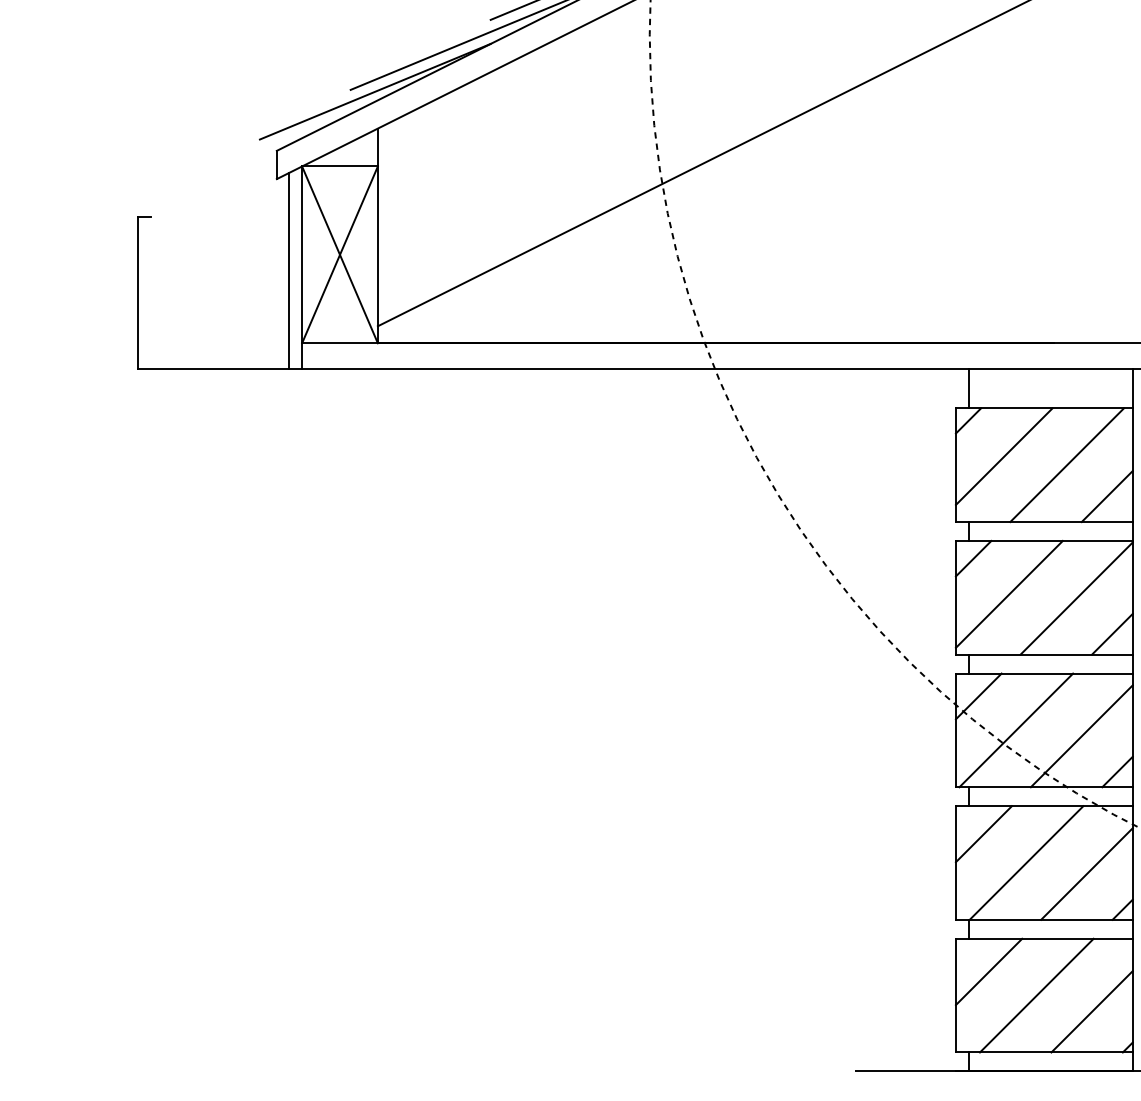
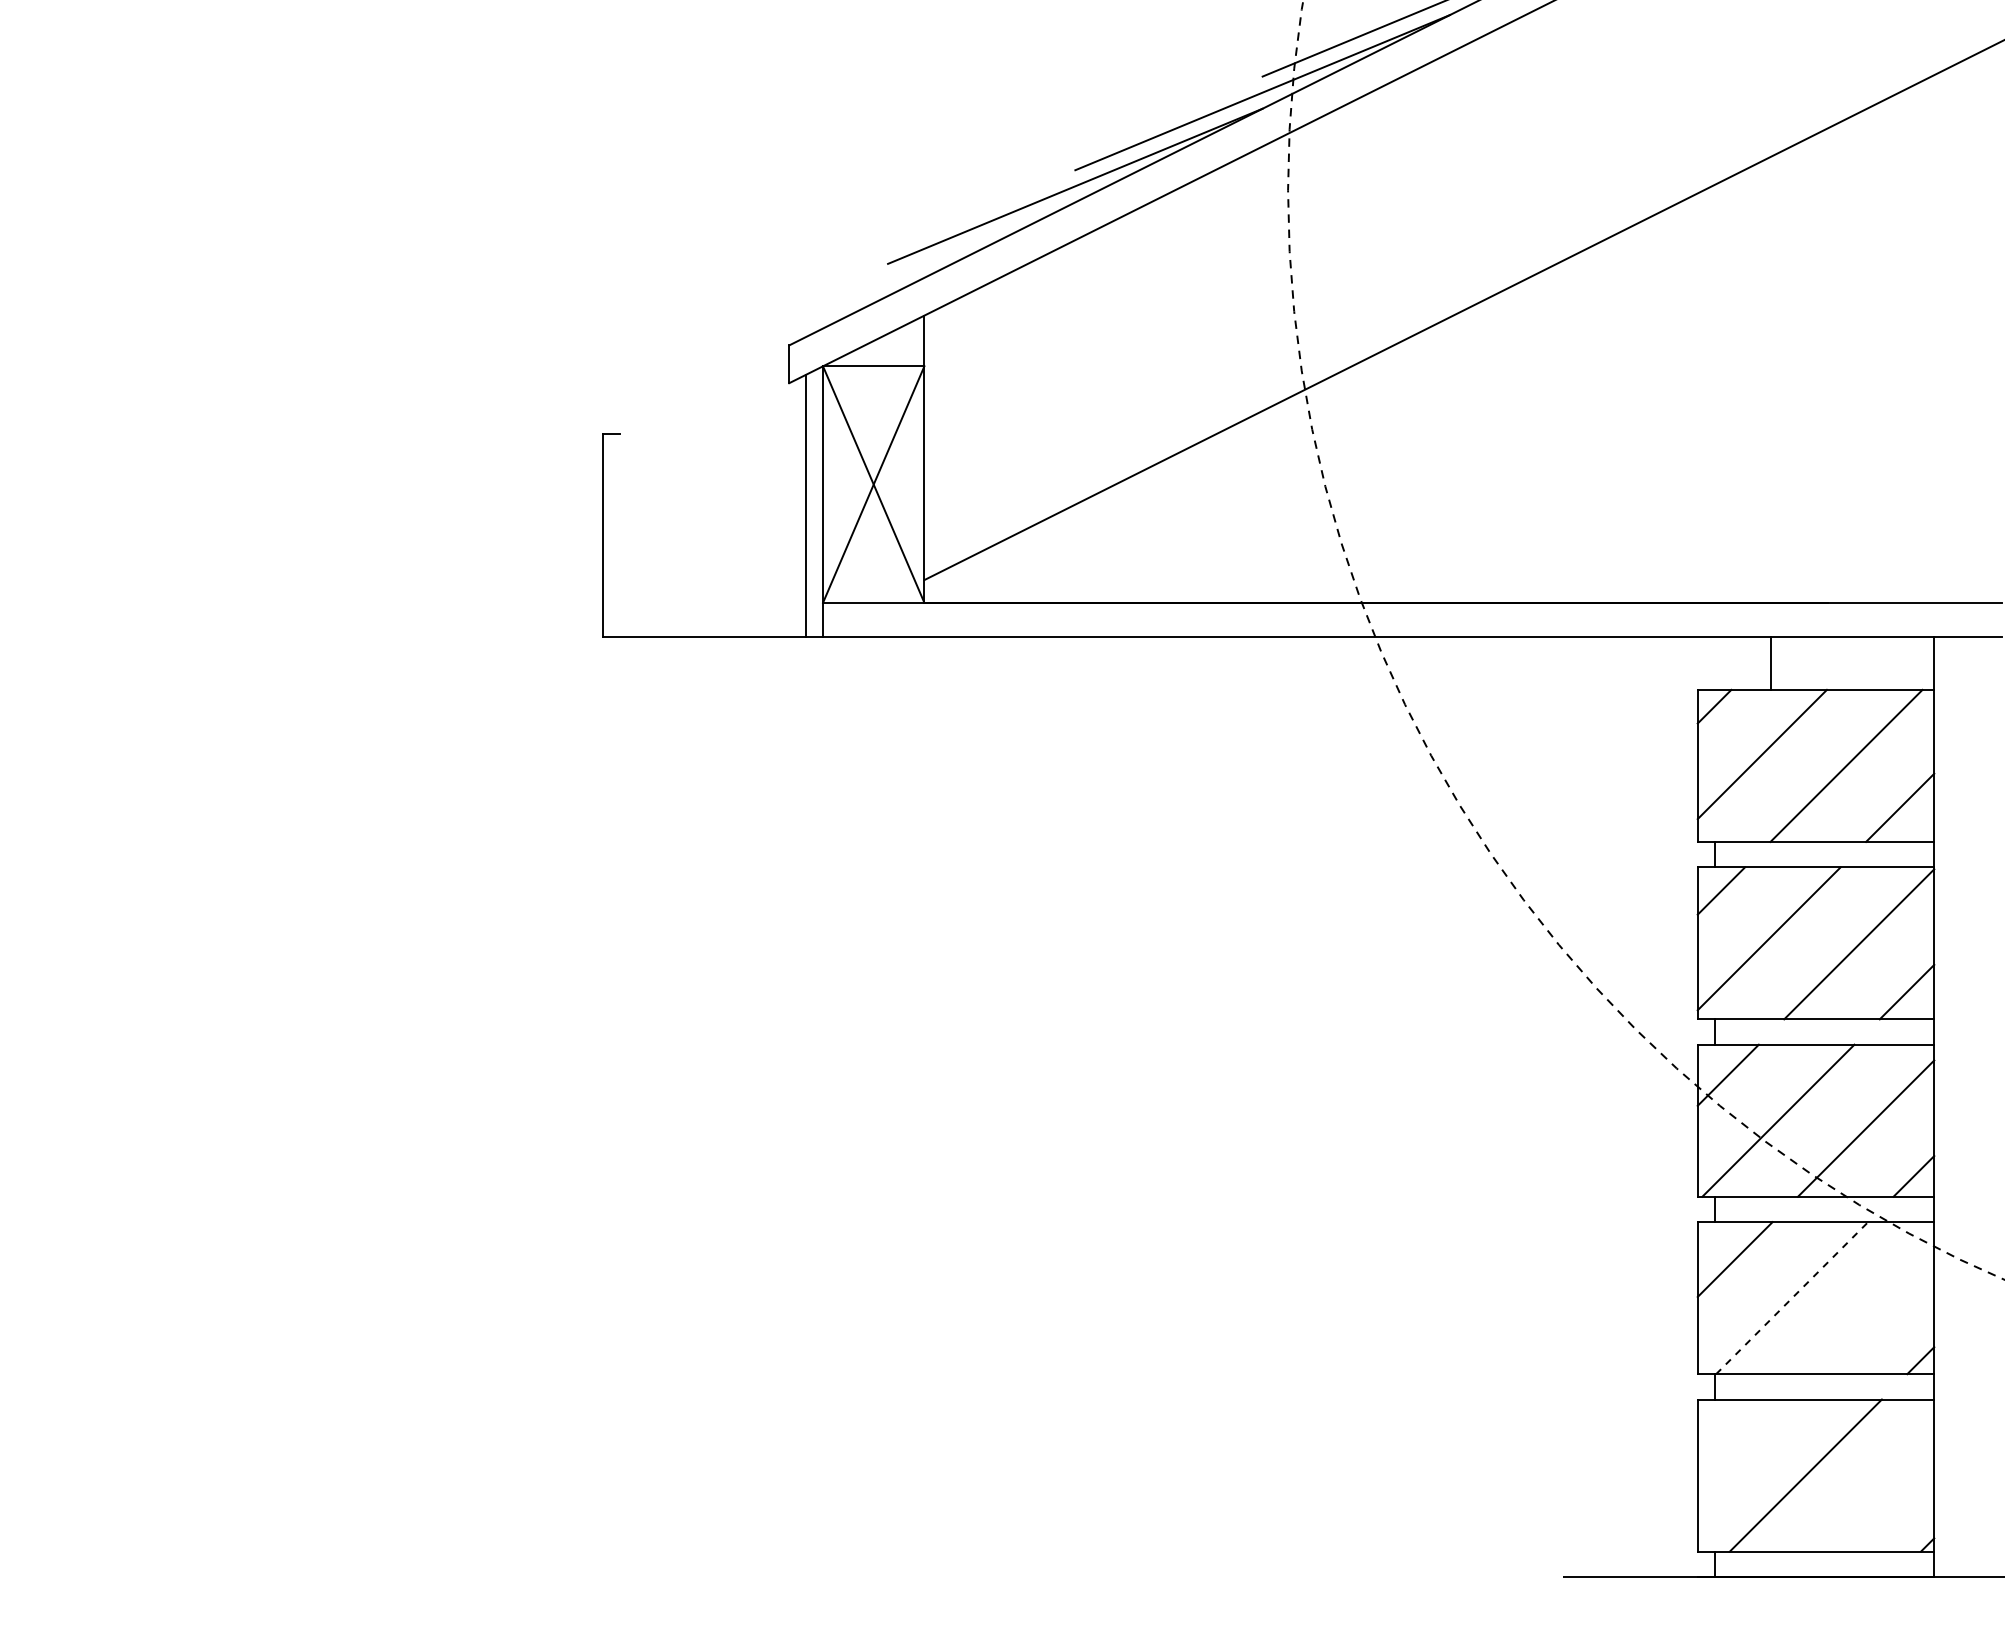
line: (374, 91) -> (920, 266), removed
line: (968, 387) -> (1770, 662), moved
line: (1026, 863) -> (1792, 1298), solid -> dashed
line: (1086, 873) -> (1872, 1312), removed
line: (988, 971) -> (1741, 1443), removed
line: (1091, 1011) -> (1879, 1496), removed

